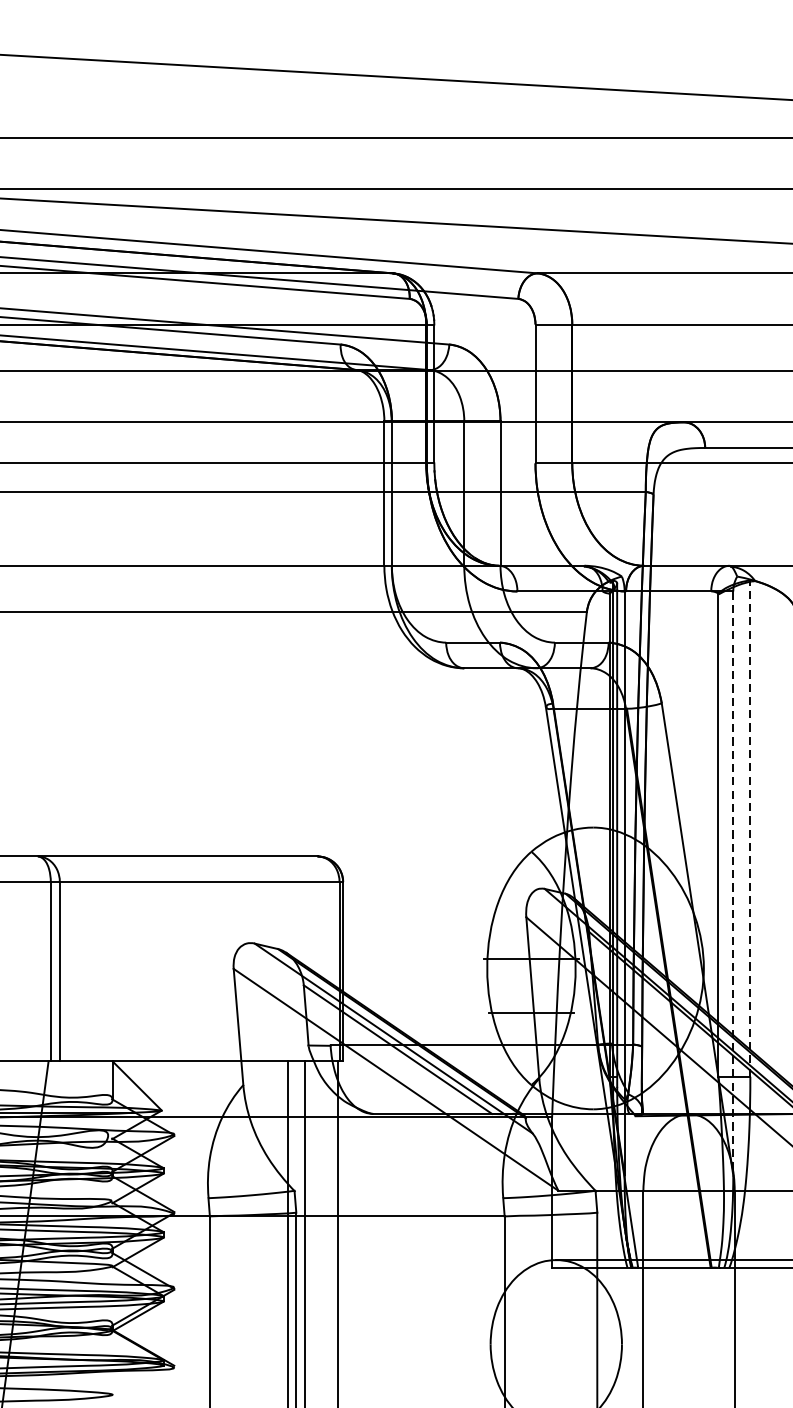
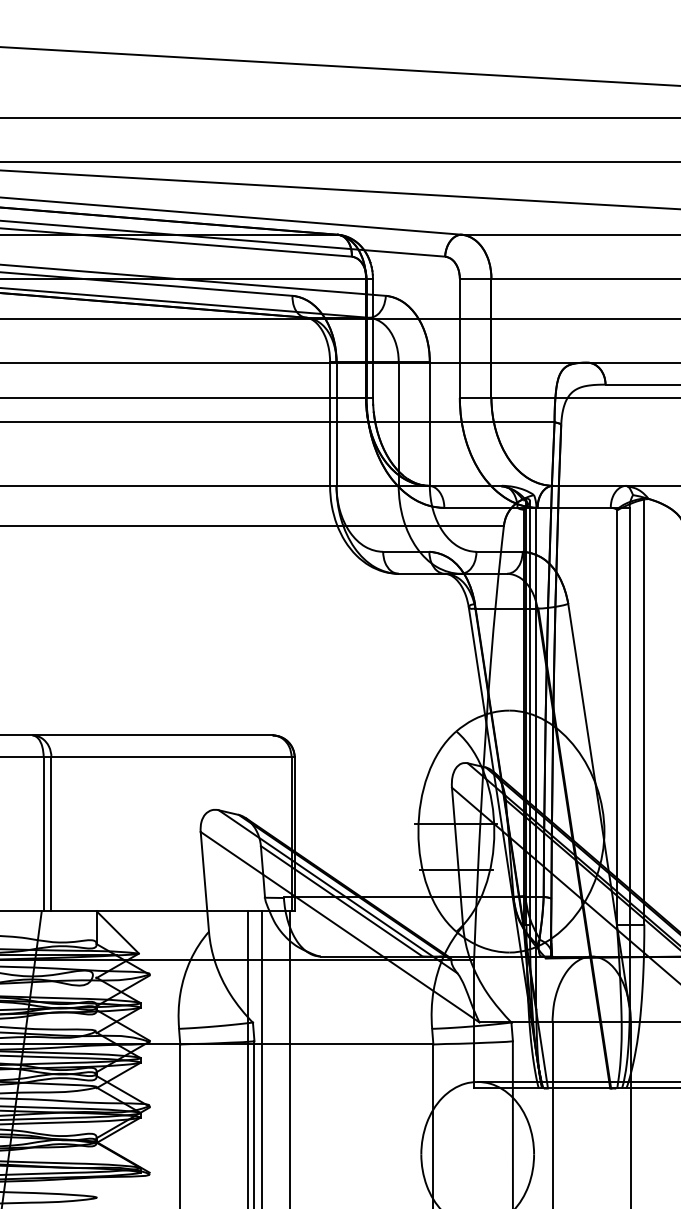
line: (750, 828) -> (644, 711), dashed -> solid
line: (733, 883) -> (629, 758), dashed -> solid

